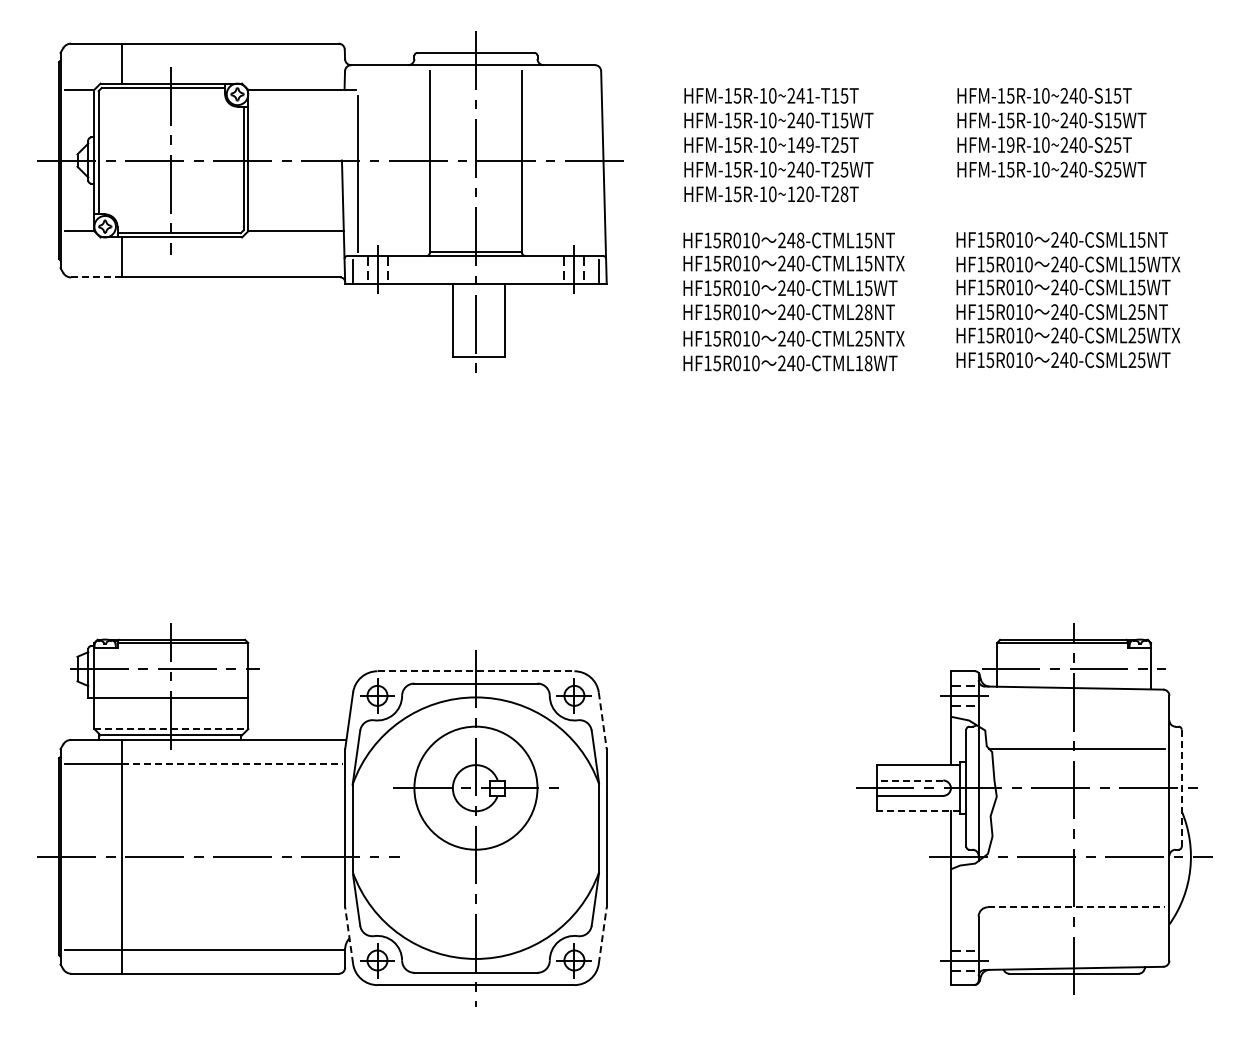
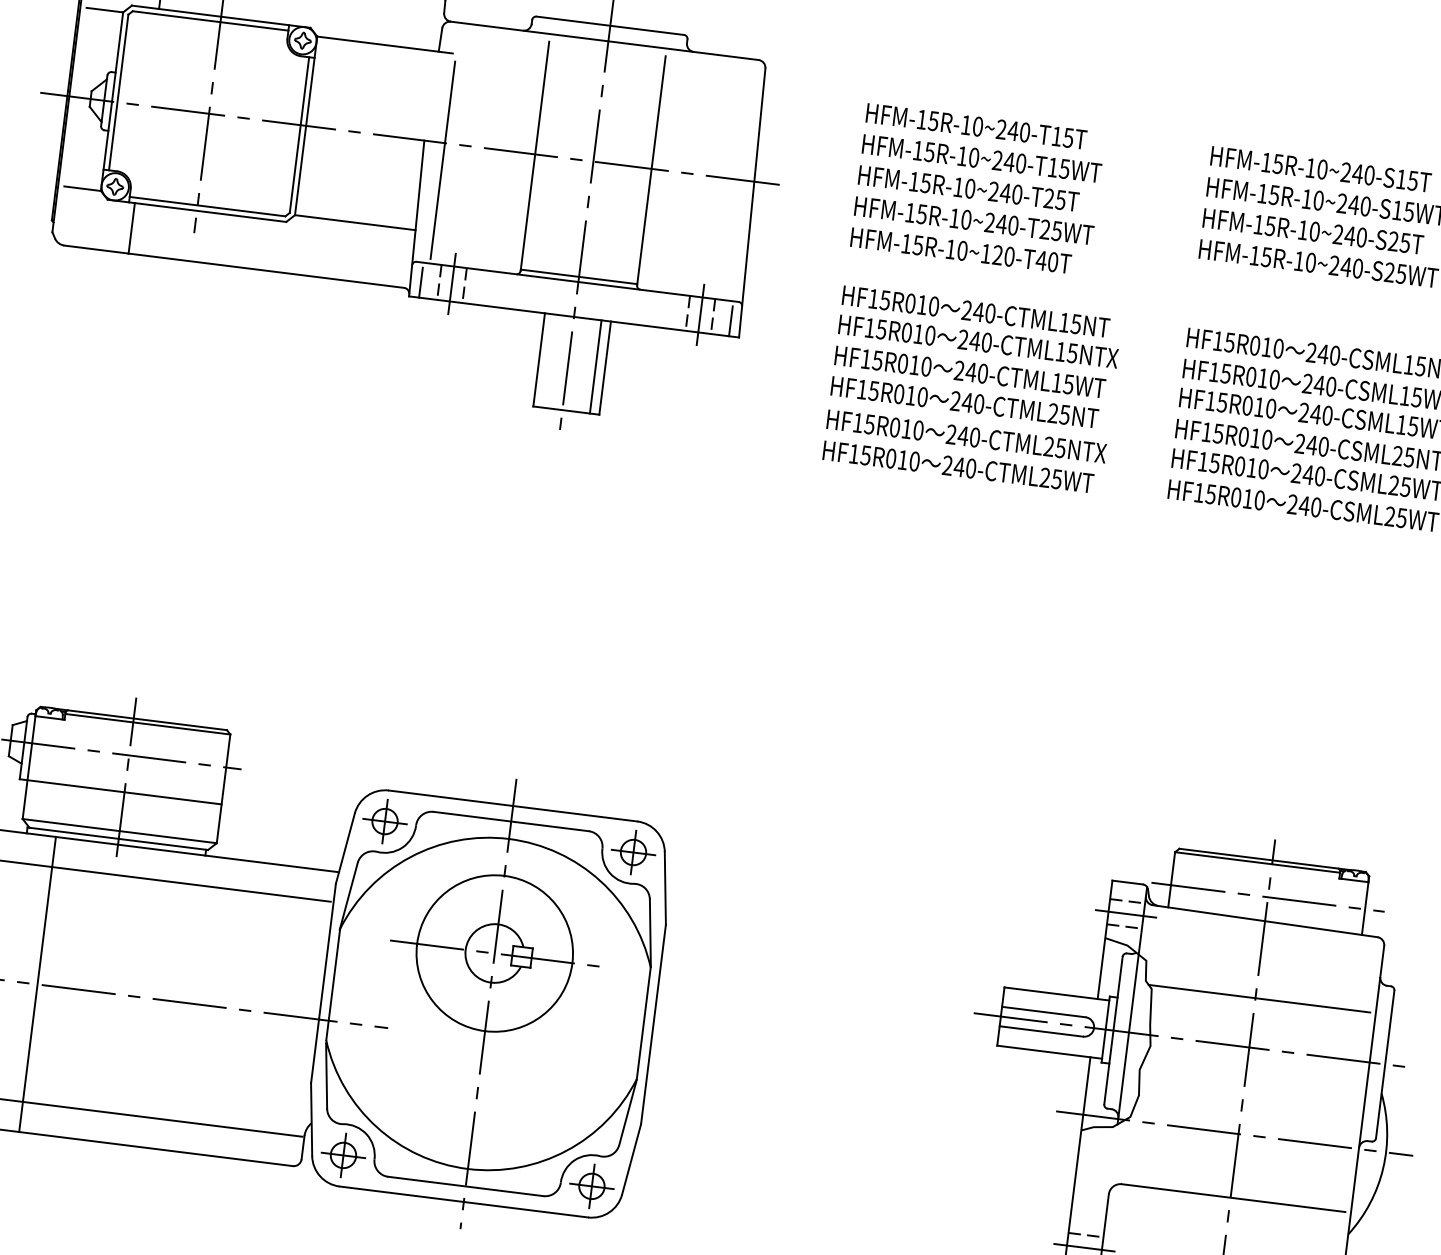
text: (809, 95) -> (1024, 131), HFM-15R-10~241-T15T -> HFM-15R-10~240-T15T
text: (800, 144) -> (1005, 192), HFM-15R-10~149-T25T -> HFM-15R-10~240-T25T
text: (1010, 144) -> (1270, 225), HFM-19R-10~240-S25T -> HFM-15R-10~240-S25T
text: (839, 193) -> (1046, 260), HFM-15R-10~120-T28T -> HFM-15R-10~120-T40T
text: (800, 240) -> (990, 313), 248-CTML15NT -> 240-CTML15NT
line: (97, 277) -> (97, 249), dashed -> solid
text: (868, 312) -> (1064, 415), 240-CTML28NT -> 240-CTML25NT
line: (497, 320) -> (595, 366), added
text: (863, 363) -> (1050, 478), 240-CTML18WT -> 240-CTML25WT
line: (476, 671) -> (513, 806), dashed -> solid
line: (602, 720) -> (665, 887), dashed -> solid
line: (171, 729) -> (119, 831), dashed -> solid
line: (233, 763) -> (192, 884), dashed -> solid
line: (909, 780) -> (1042, 1011), dashed -> solid
line: (1181, 787) -> (1385, 1063), dashed -> solid
line: (918, 811) -> (1049, 1052), dashed -> solid
line: (1076, 907) -> (1233, 1198), dashed -> solid
line: (349, 935) -> (312, 1119), dashed -> solid
line: (602, 935) -> (631, 1159), dashed -> solid

